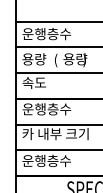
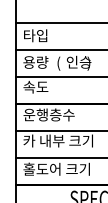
text: (46, 34) -> (48, 36), 운행층수 -> 타입
text: (75, 59) -> (79, 62), 용량 -> 인승
text: (54, 160) -> (57, 168), 운행층수 -> 홀도어 크기

